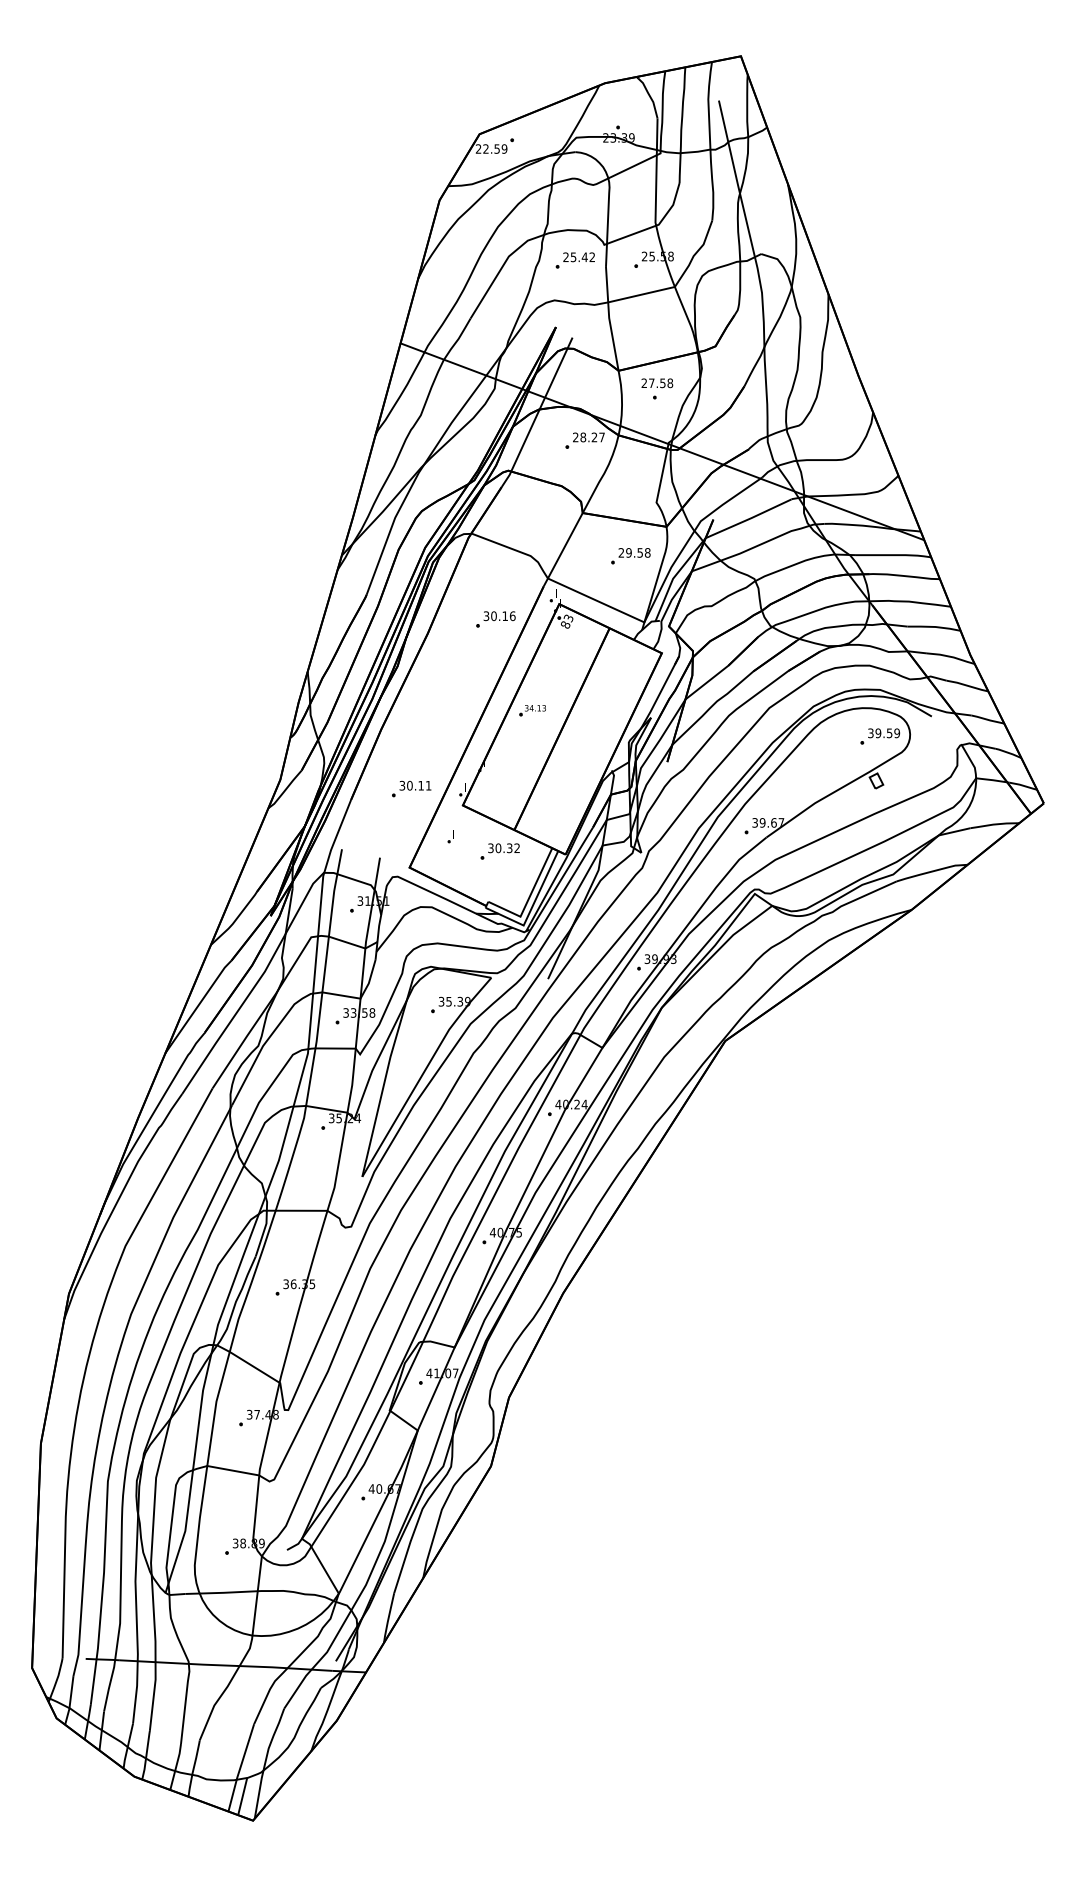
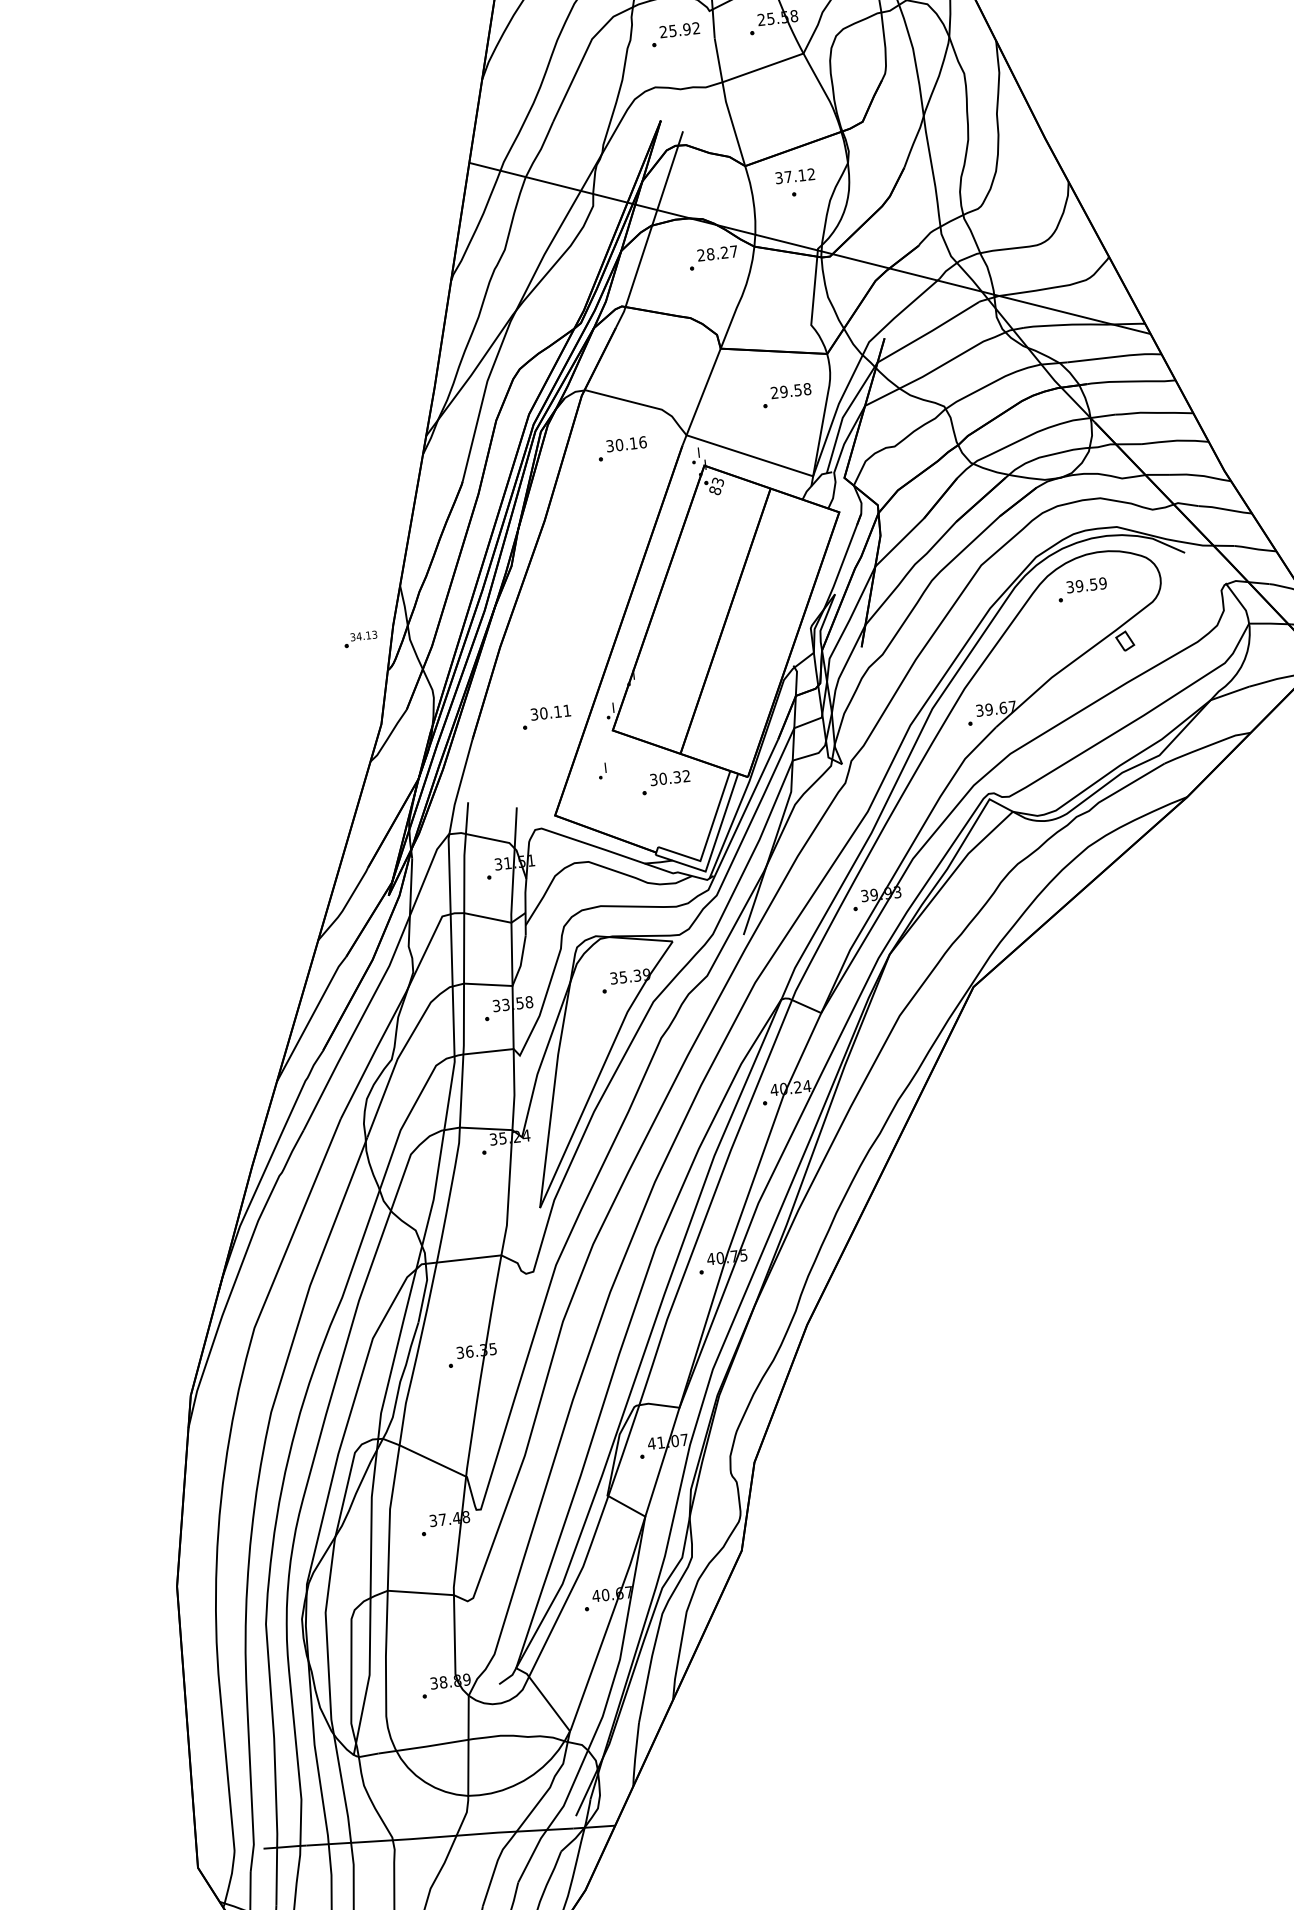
text: (584, 257) -> (686, 29), 25.42 -> 25.92
text: (657, 383) -> (795, 176), 27.58 -> 37.12
part: (495, 619) -> (621, 448), moved
part: (532, 710) -> (360, 639), moved
part: (880, 736) -> (1082, 589), moved

